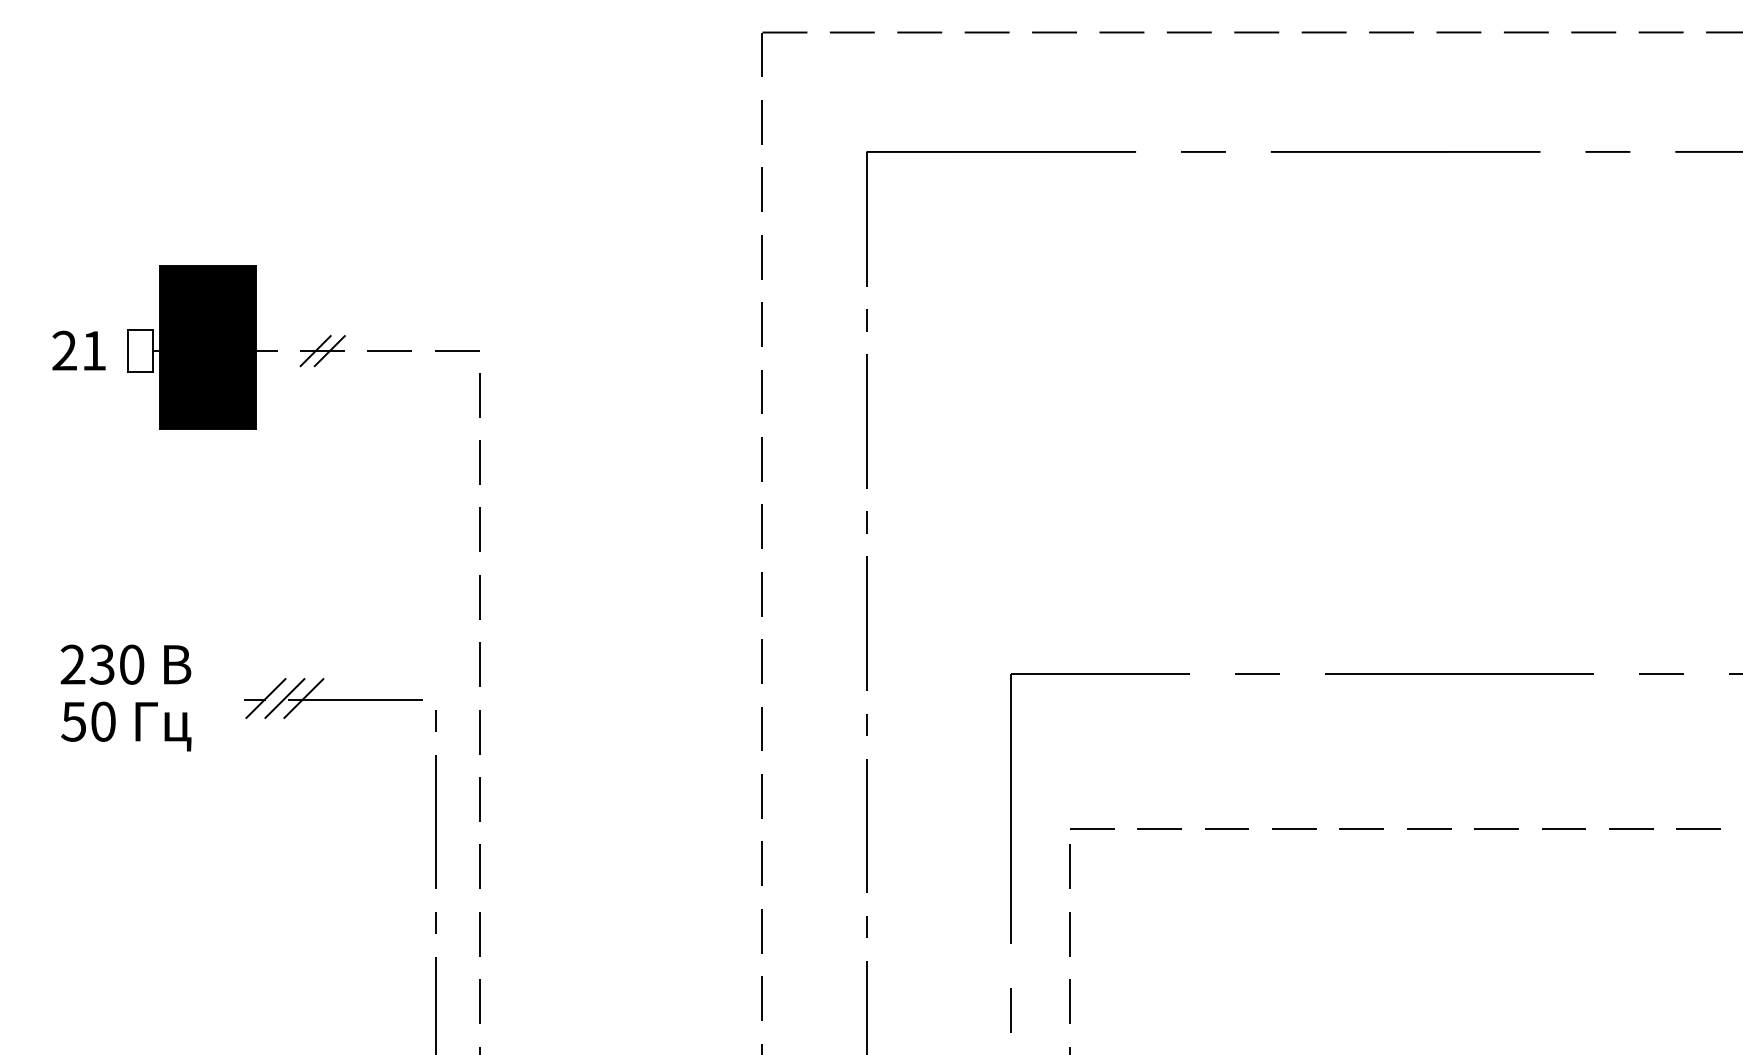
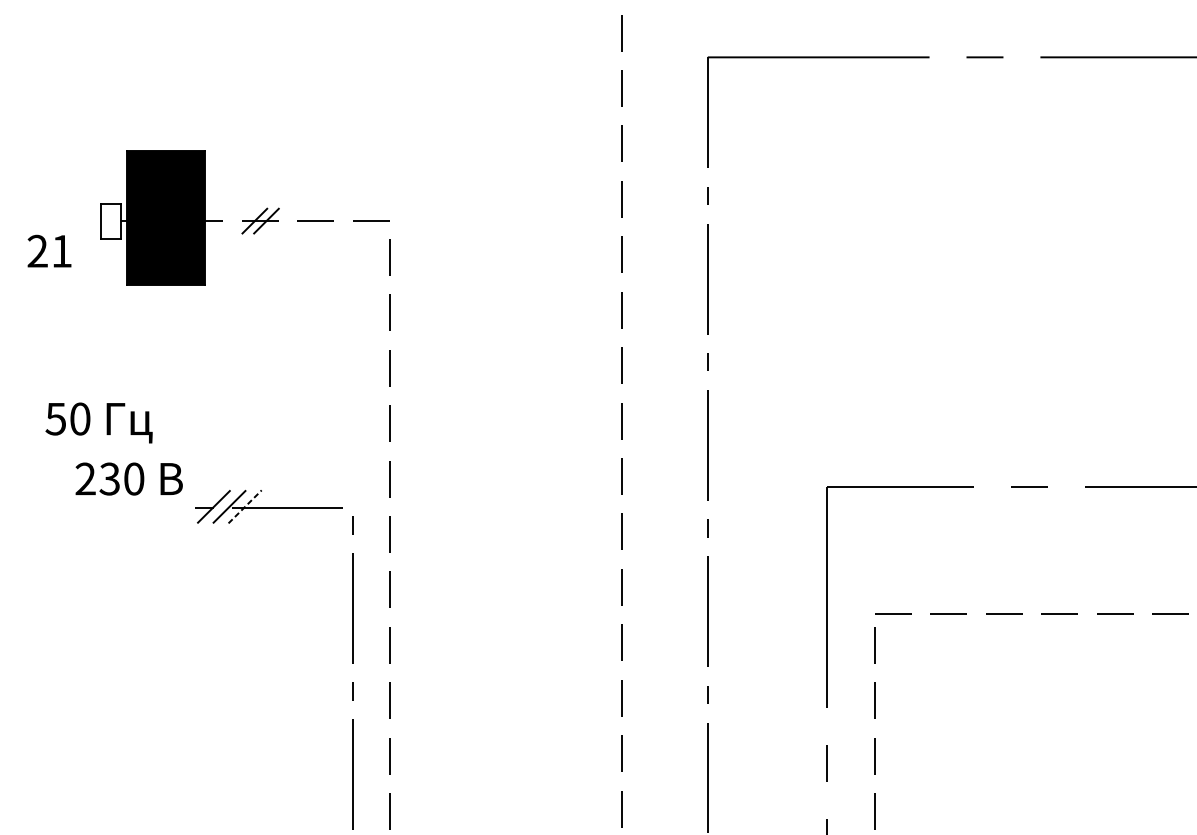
text: (78, 350) -> (49, 251), moved
text: (125, 664) -> (128, 478), moved
line: (304, 698) -> (245, 506), solid -> dashed
text: (126, 726) -> (99, 422), moved

